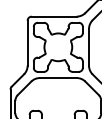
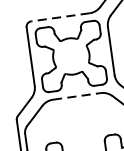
line: (53, 16) -> (59, 17), solid -> dashed
line: (58, 78) -> (77, 96), solid -> dashed

